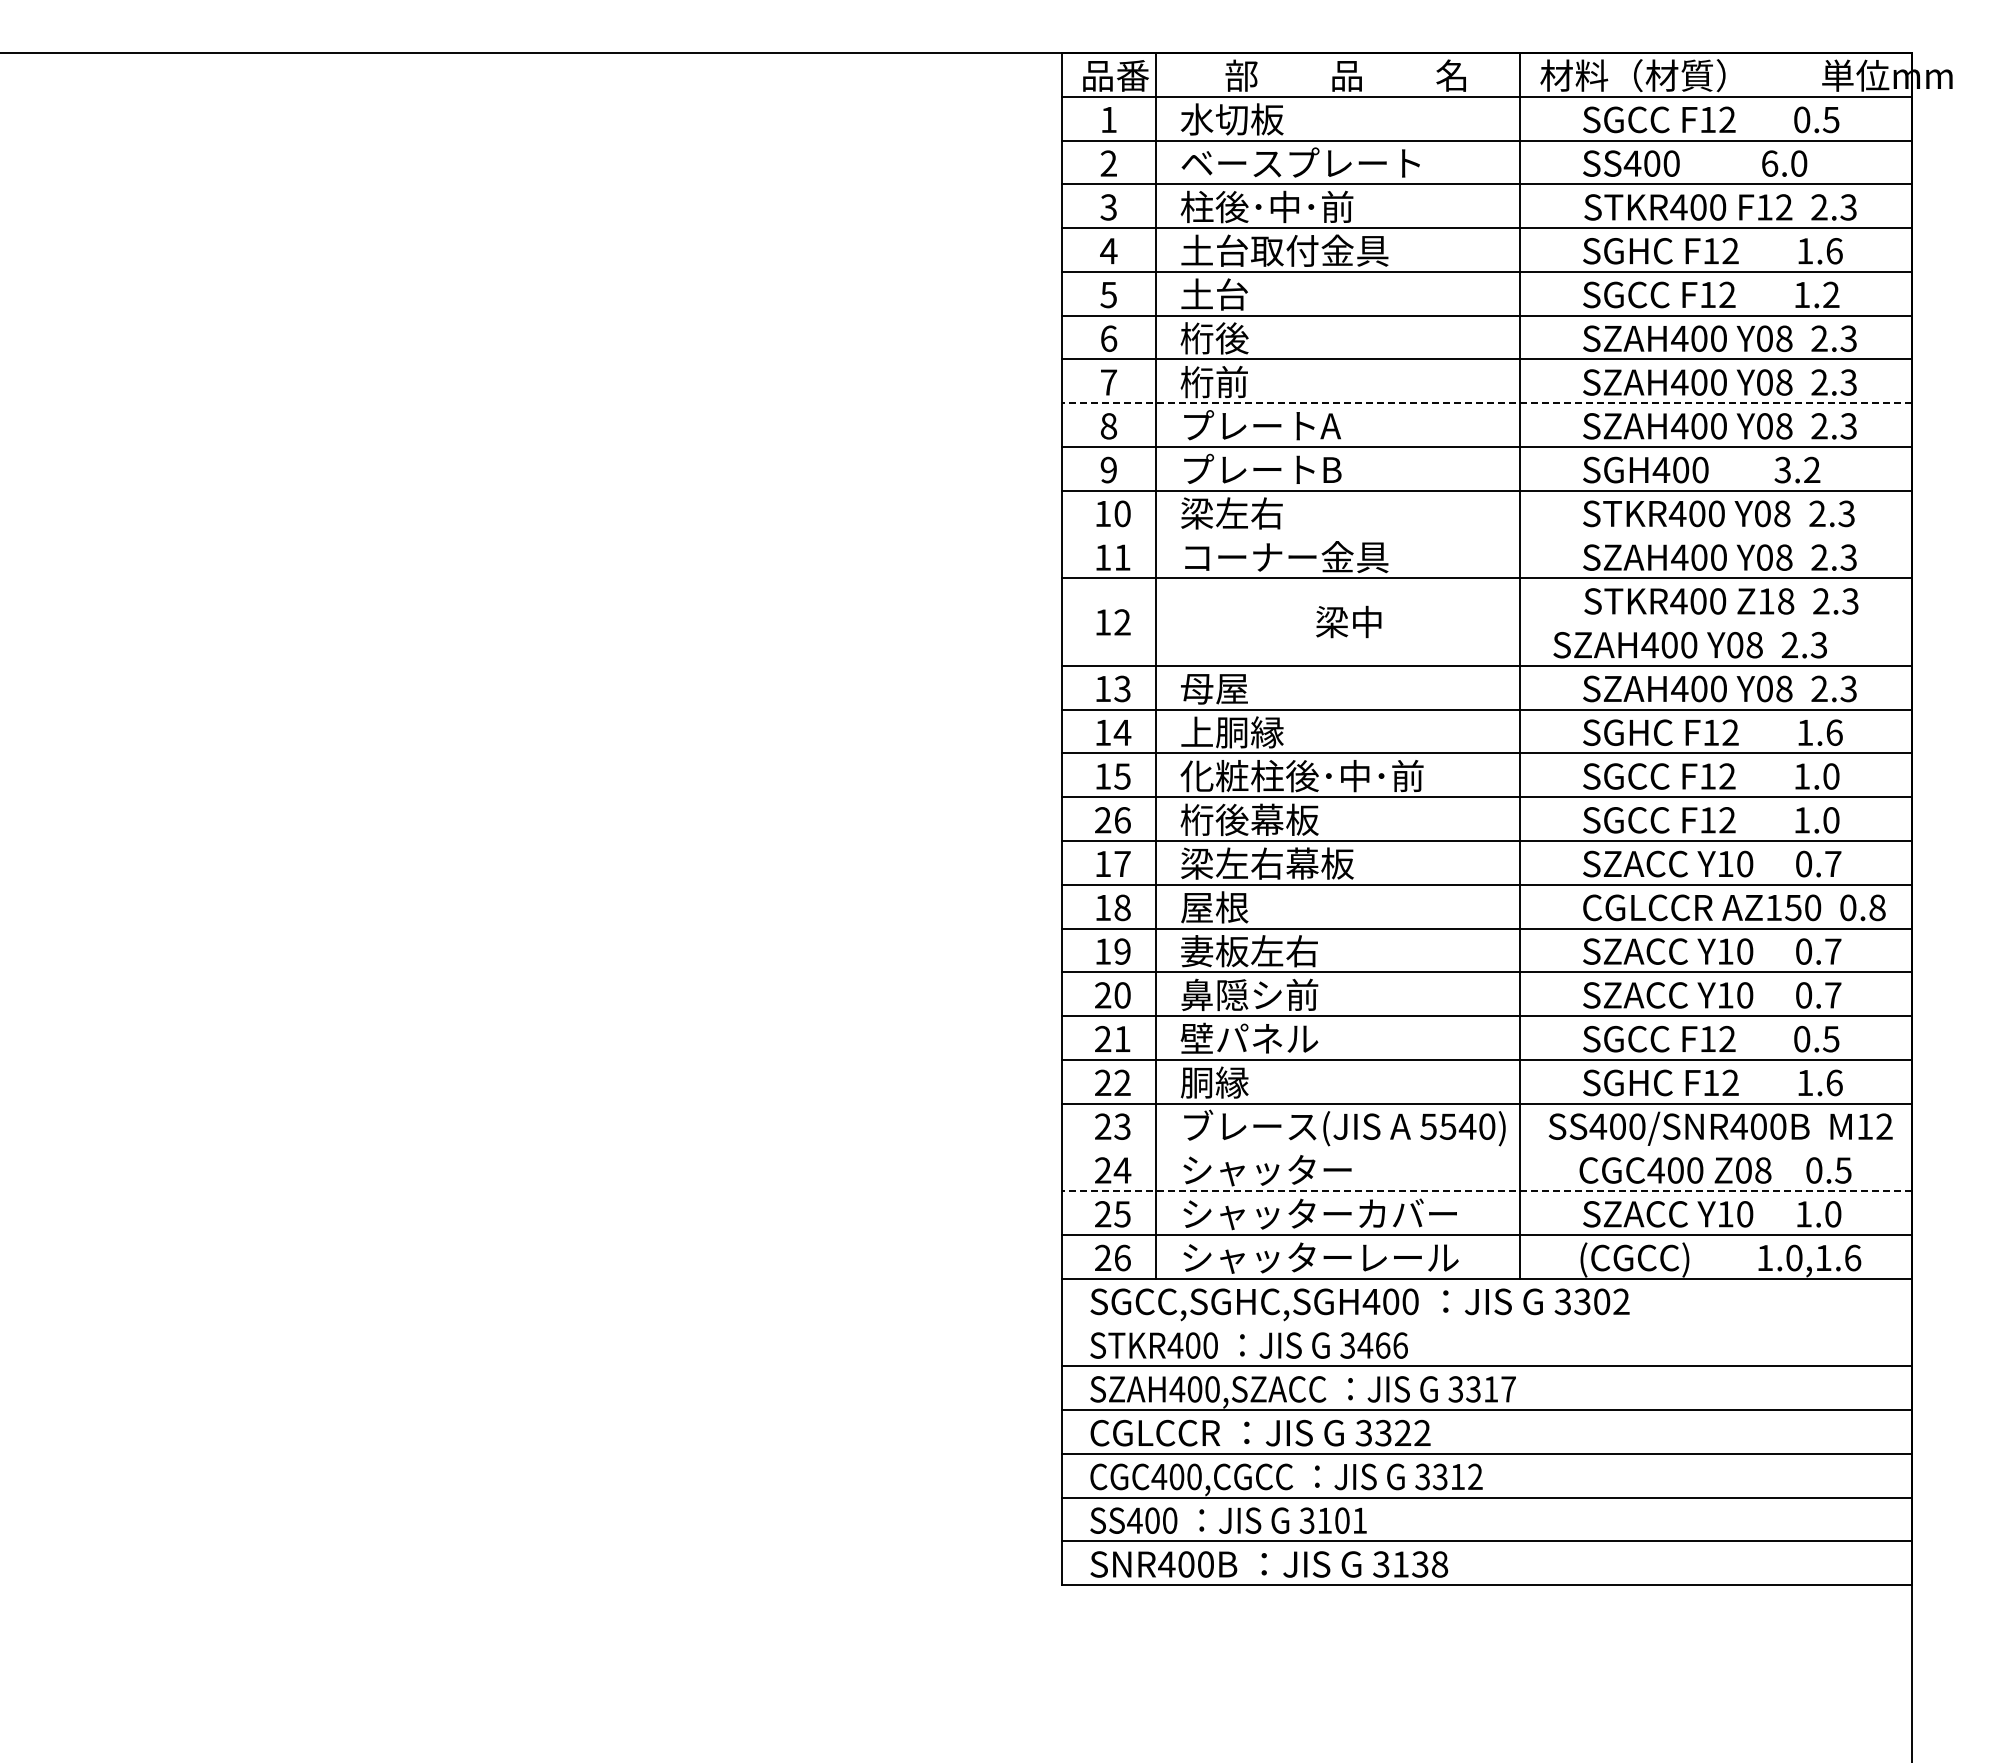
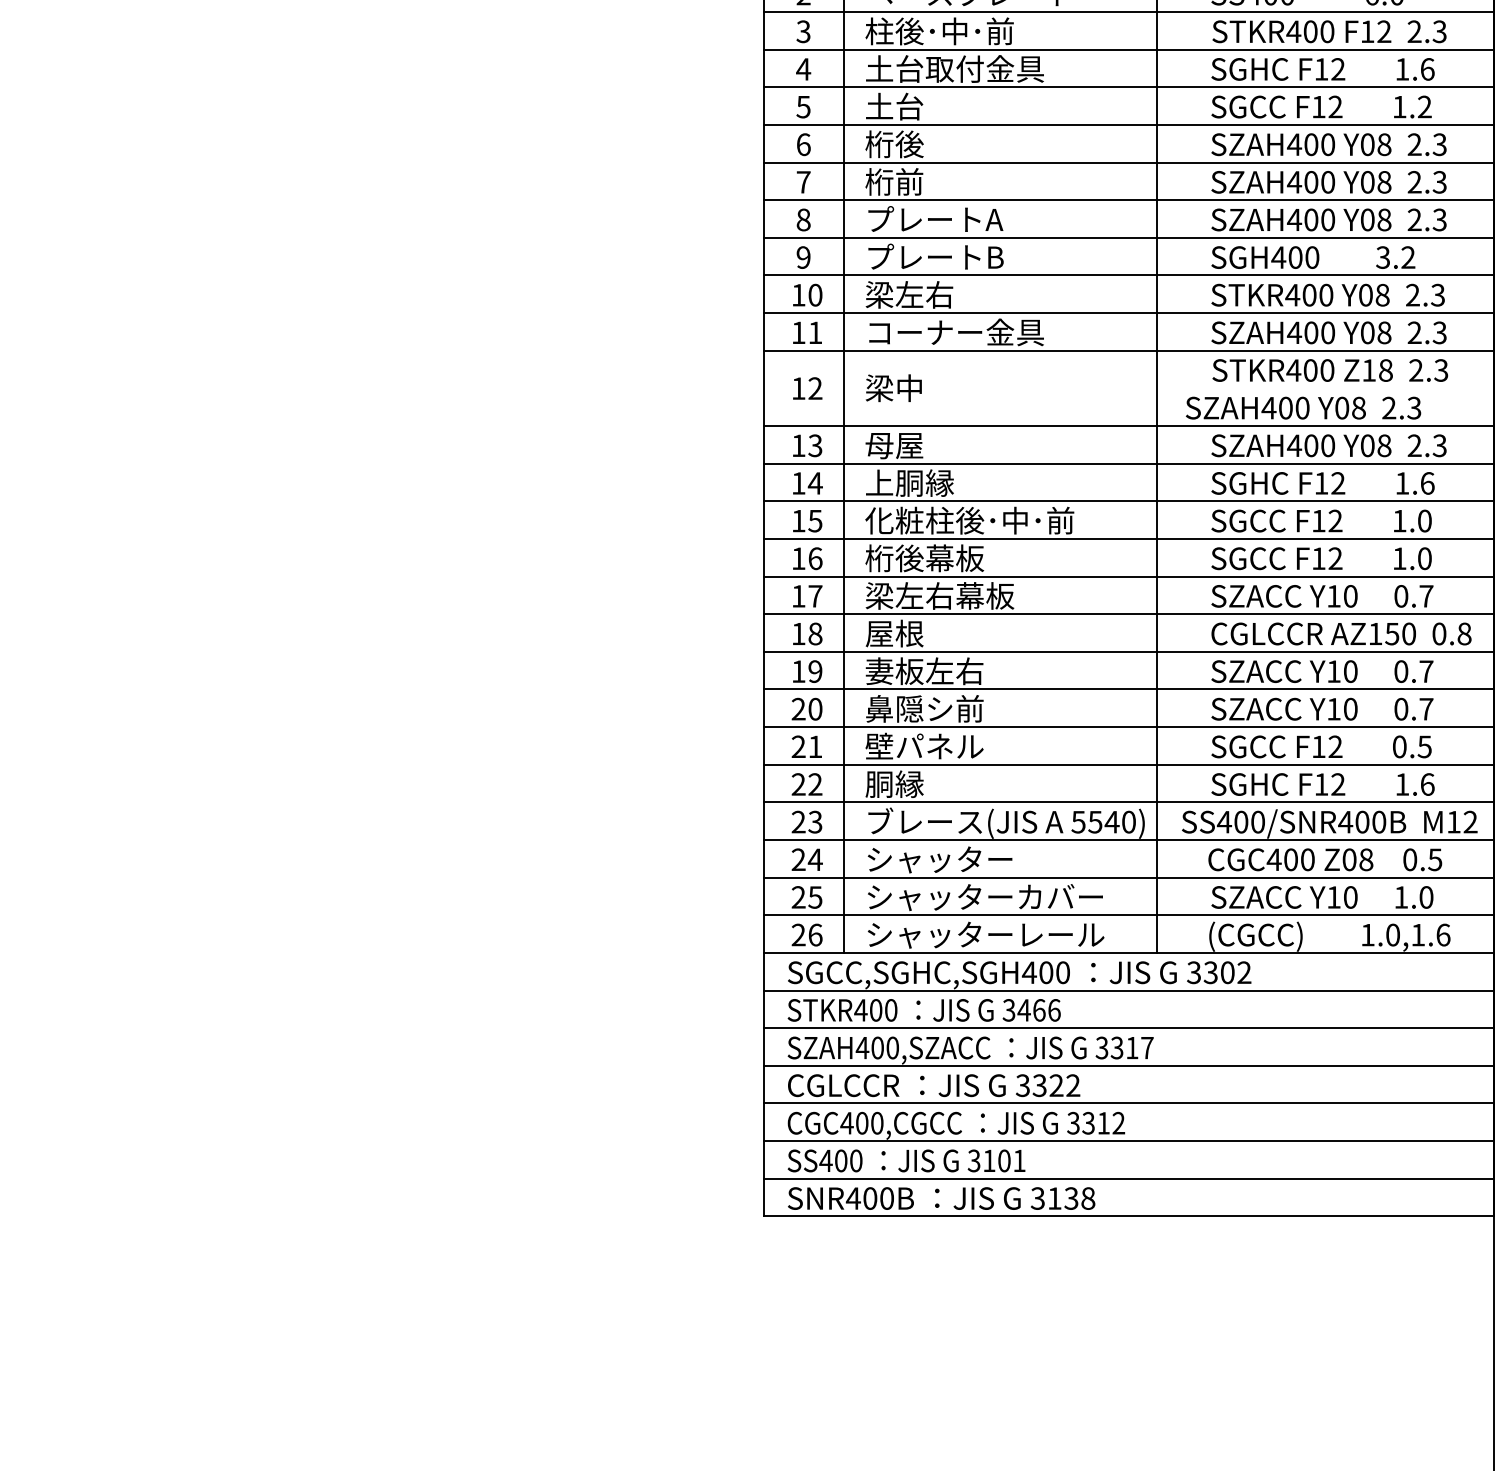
line: (1487, 403) -> (1129, 200), dashed -> solid
line: (1486, 534) -> (1128, 312), added
text: (1348, 621) -> (893, 387), moved
text: (1103, 820) -> (799, 558), 26 -> 16
line: (1486, 1147) -> (1128, 840), added
line: (1487, 1191) -> (1129, 877), dashed -> solid
line: (1486, 1322) -> (1128, 990), added

